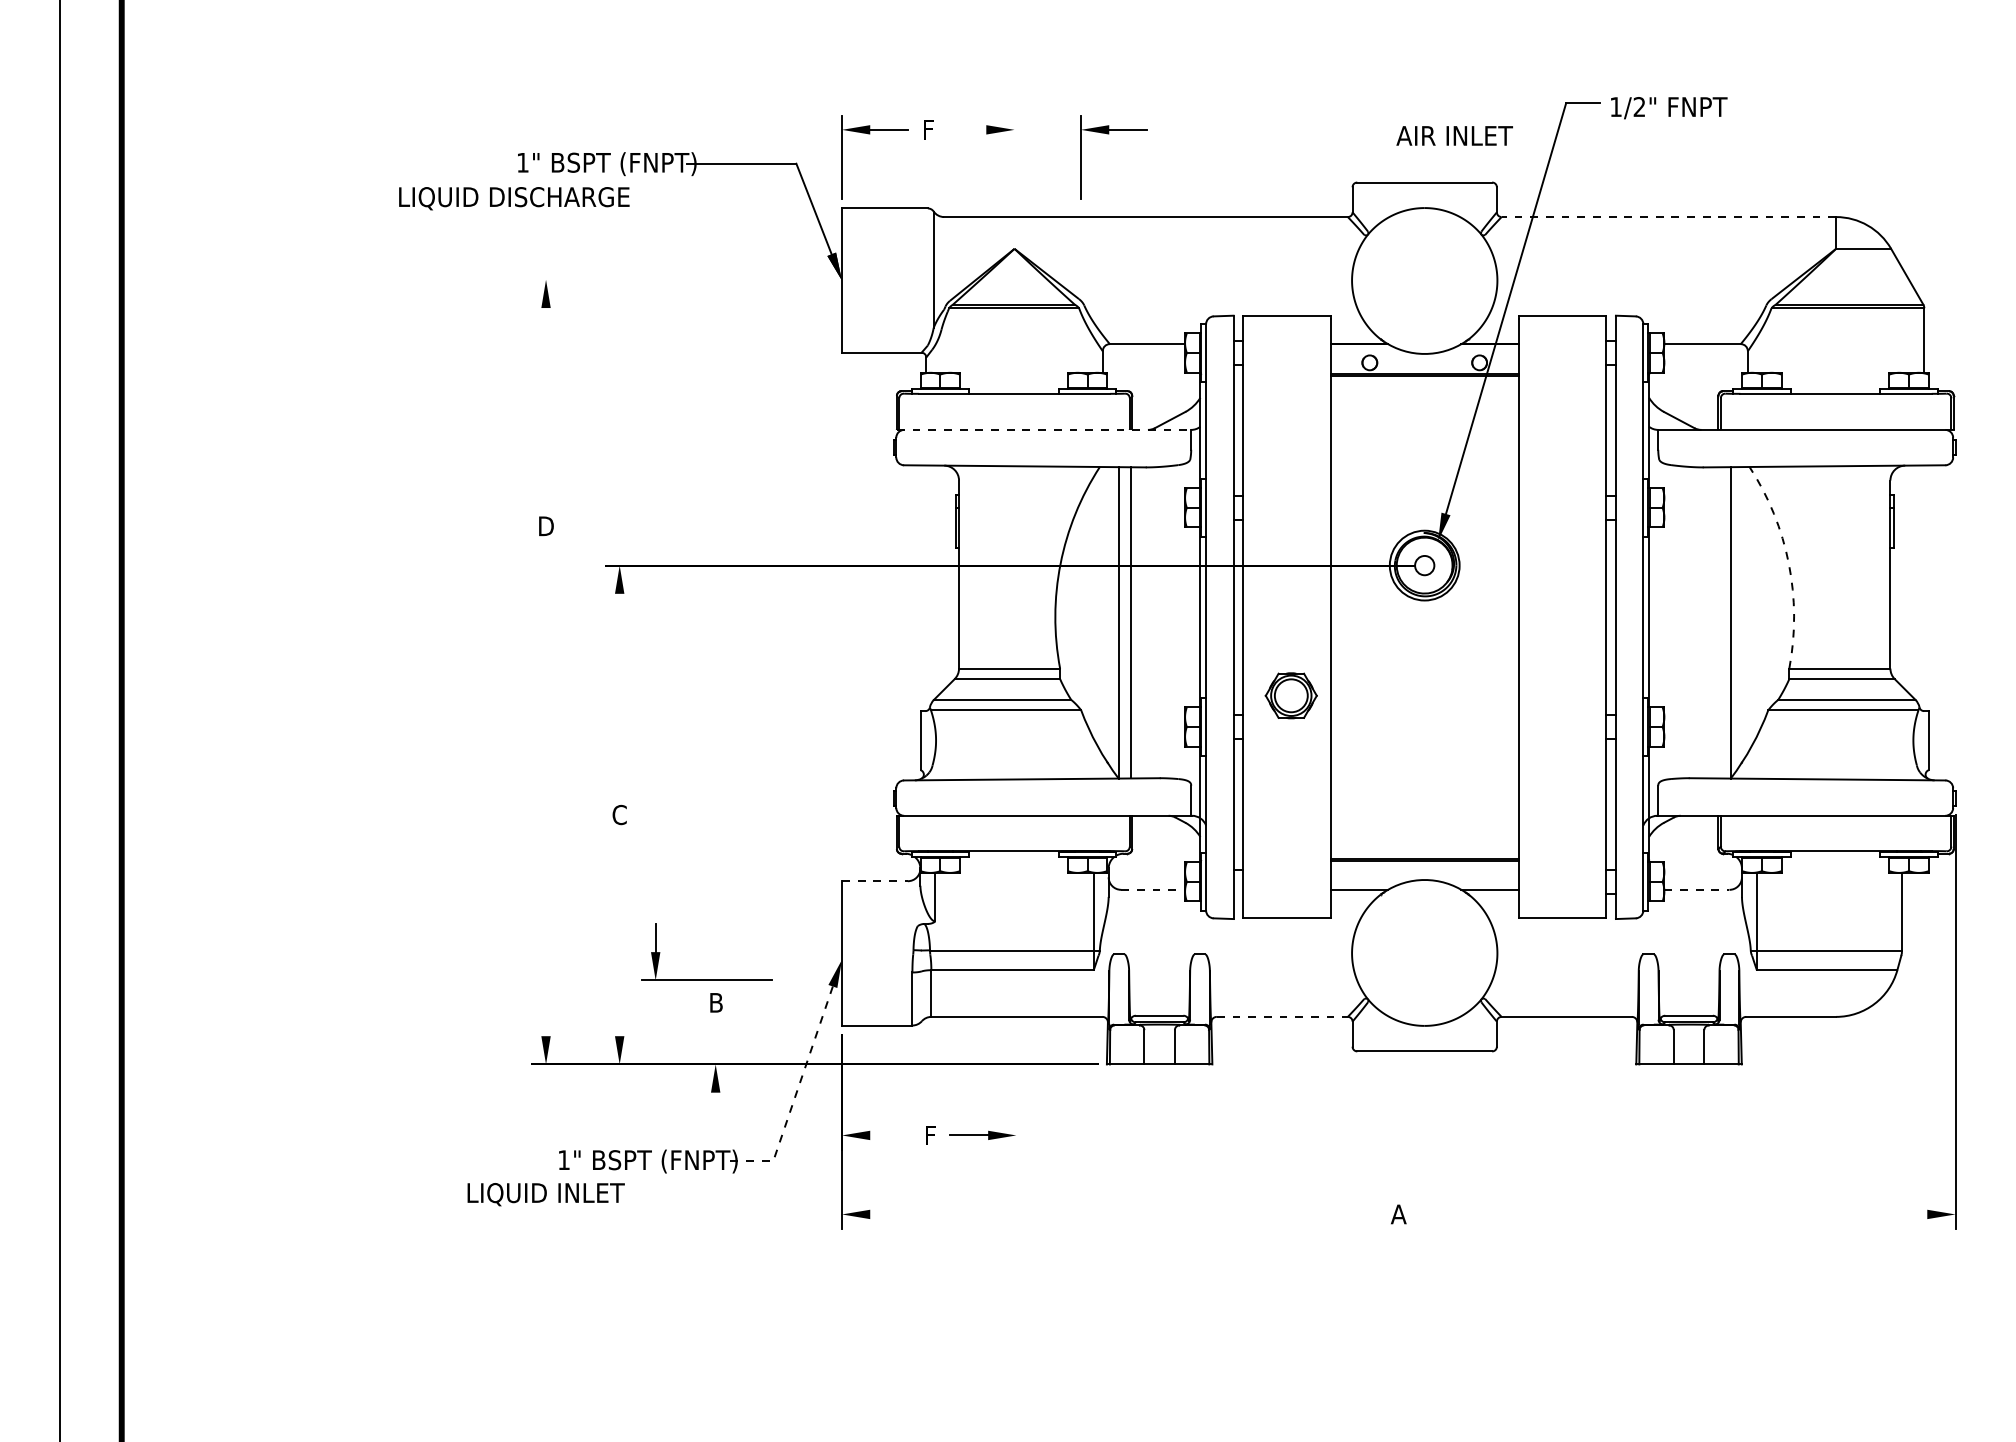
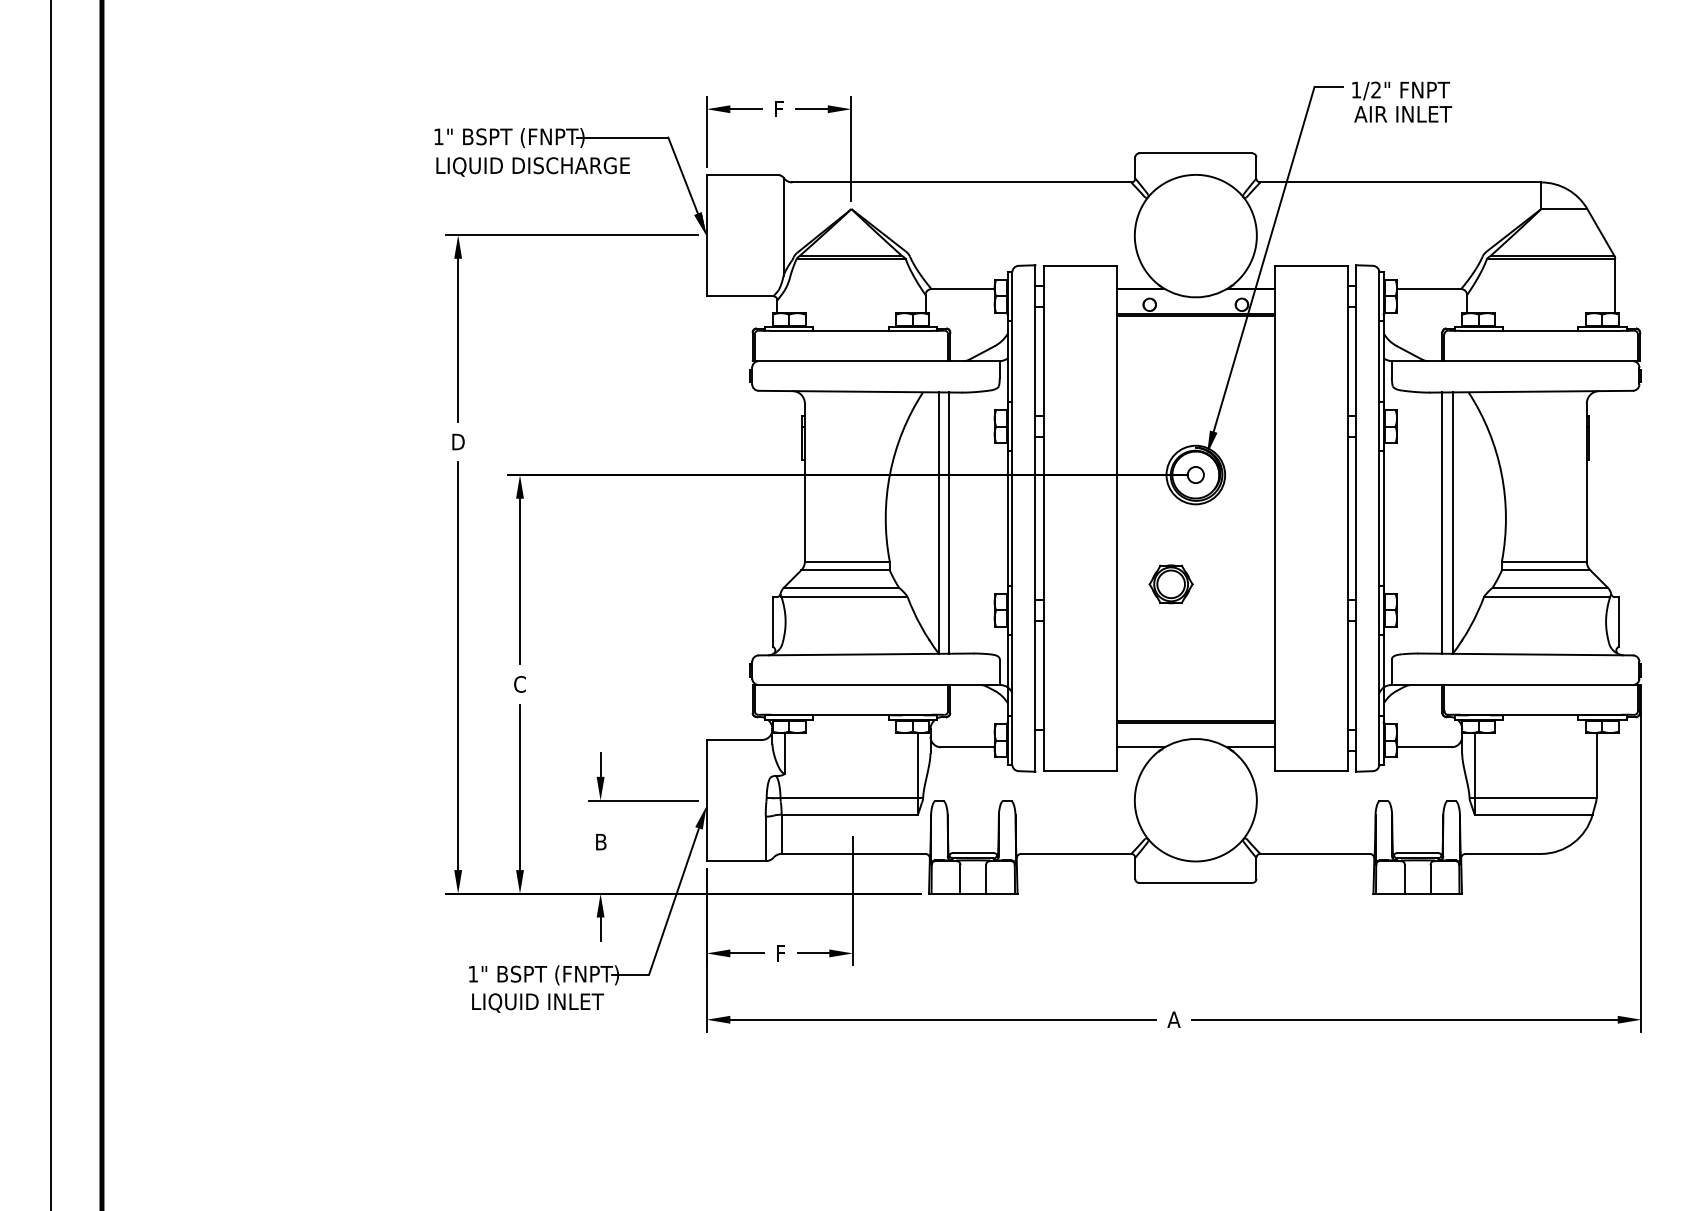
line: (967, 129) -> (812, 108), added
part: (1109, 134) -> (931, 113), removed
text: (1454, 135) -> (1403, 113), moved
line: (1014, 177) -> (851, 149), added
text: (514, 198) -> (533, 166), moved
line: (1668, 217) -> (1400, 182), dashed -> solid
line: (681, 279) -> (571, 234), added
line: (546, 405) -> (458, 340), added
line: (1044, 429) -> (876, 360), dashed -> solid
arc: (1788, 563) -> (1501, 473), dashed -> solid
line: (1718, 622) -> (1442, 522), added
line: (619, 692) -> (519, 581), added
part: (1290, 695) -> (1170, 584), moved
line: (546, 793) -> (458, 666), added
line: (874, 881) -> (733, 740), dashed -> solid
line: (1153, 889) -> (968, 746), dashed -> solid
line: (1696, 889) -> (1423, 746), dashed -> solid
line: (619, 937) -> (519, 787), added
part: (706, 979) -> (643, 799), moved
line: (1282, 1016) -> (1076, 853), dashed -> solid
line: (1016, 1072) -> (853, 900), added
line: (795, 1095) -> (667, 919), dashed -> solid
line: (715, 1106) -> (600, 929), added
line: (890, 1135) -> (747, 953), added
text: (545, 1194) -> (537, 1003), moved
line: (1123, 1214) -> (942, 1019), added
line: (1673, 1214) -> (1404, 1019), added

